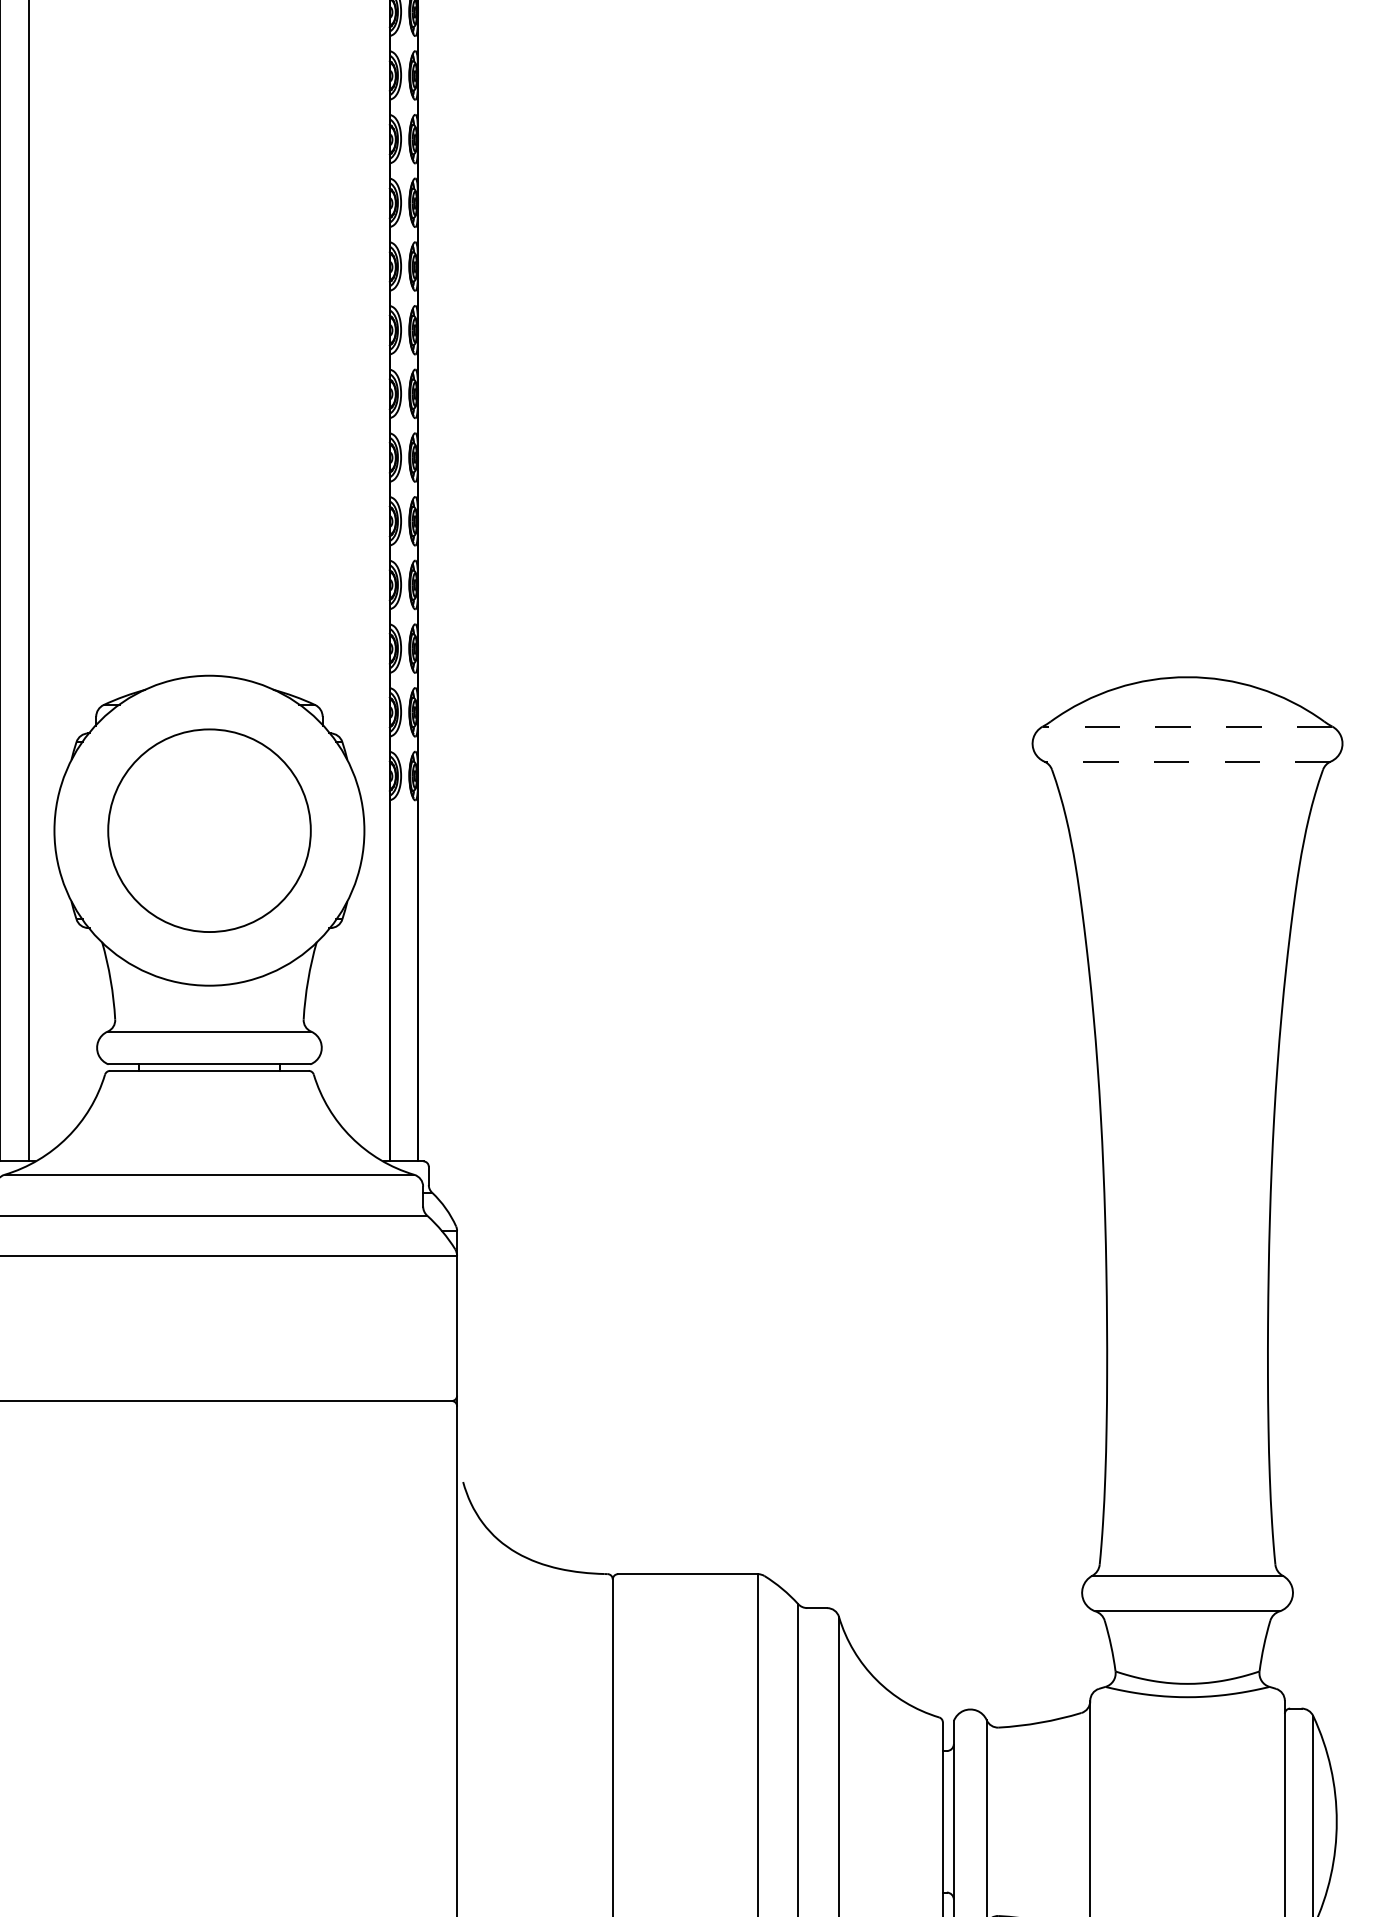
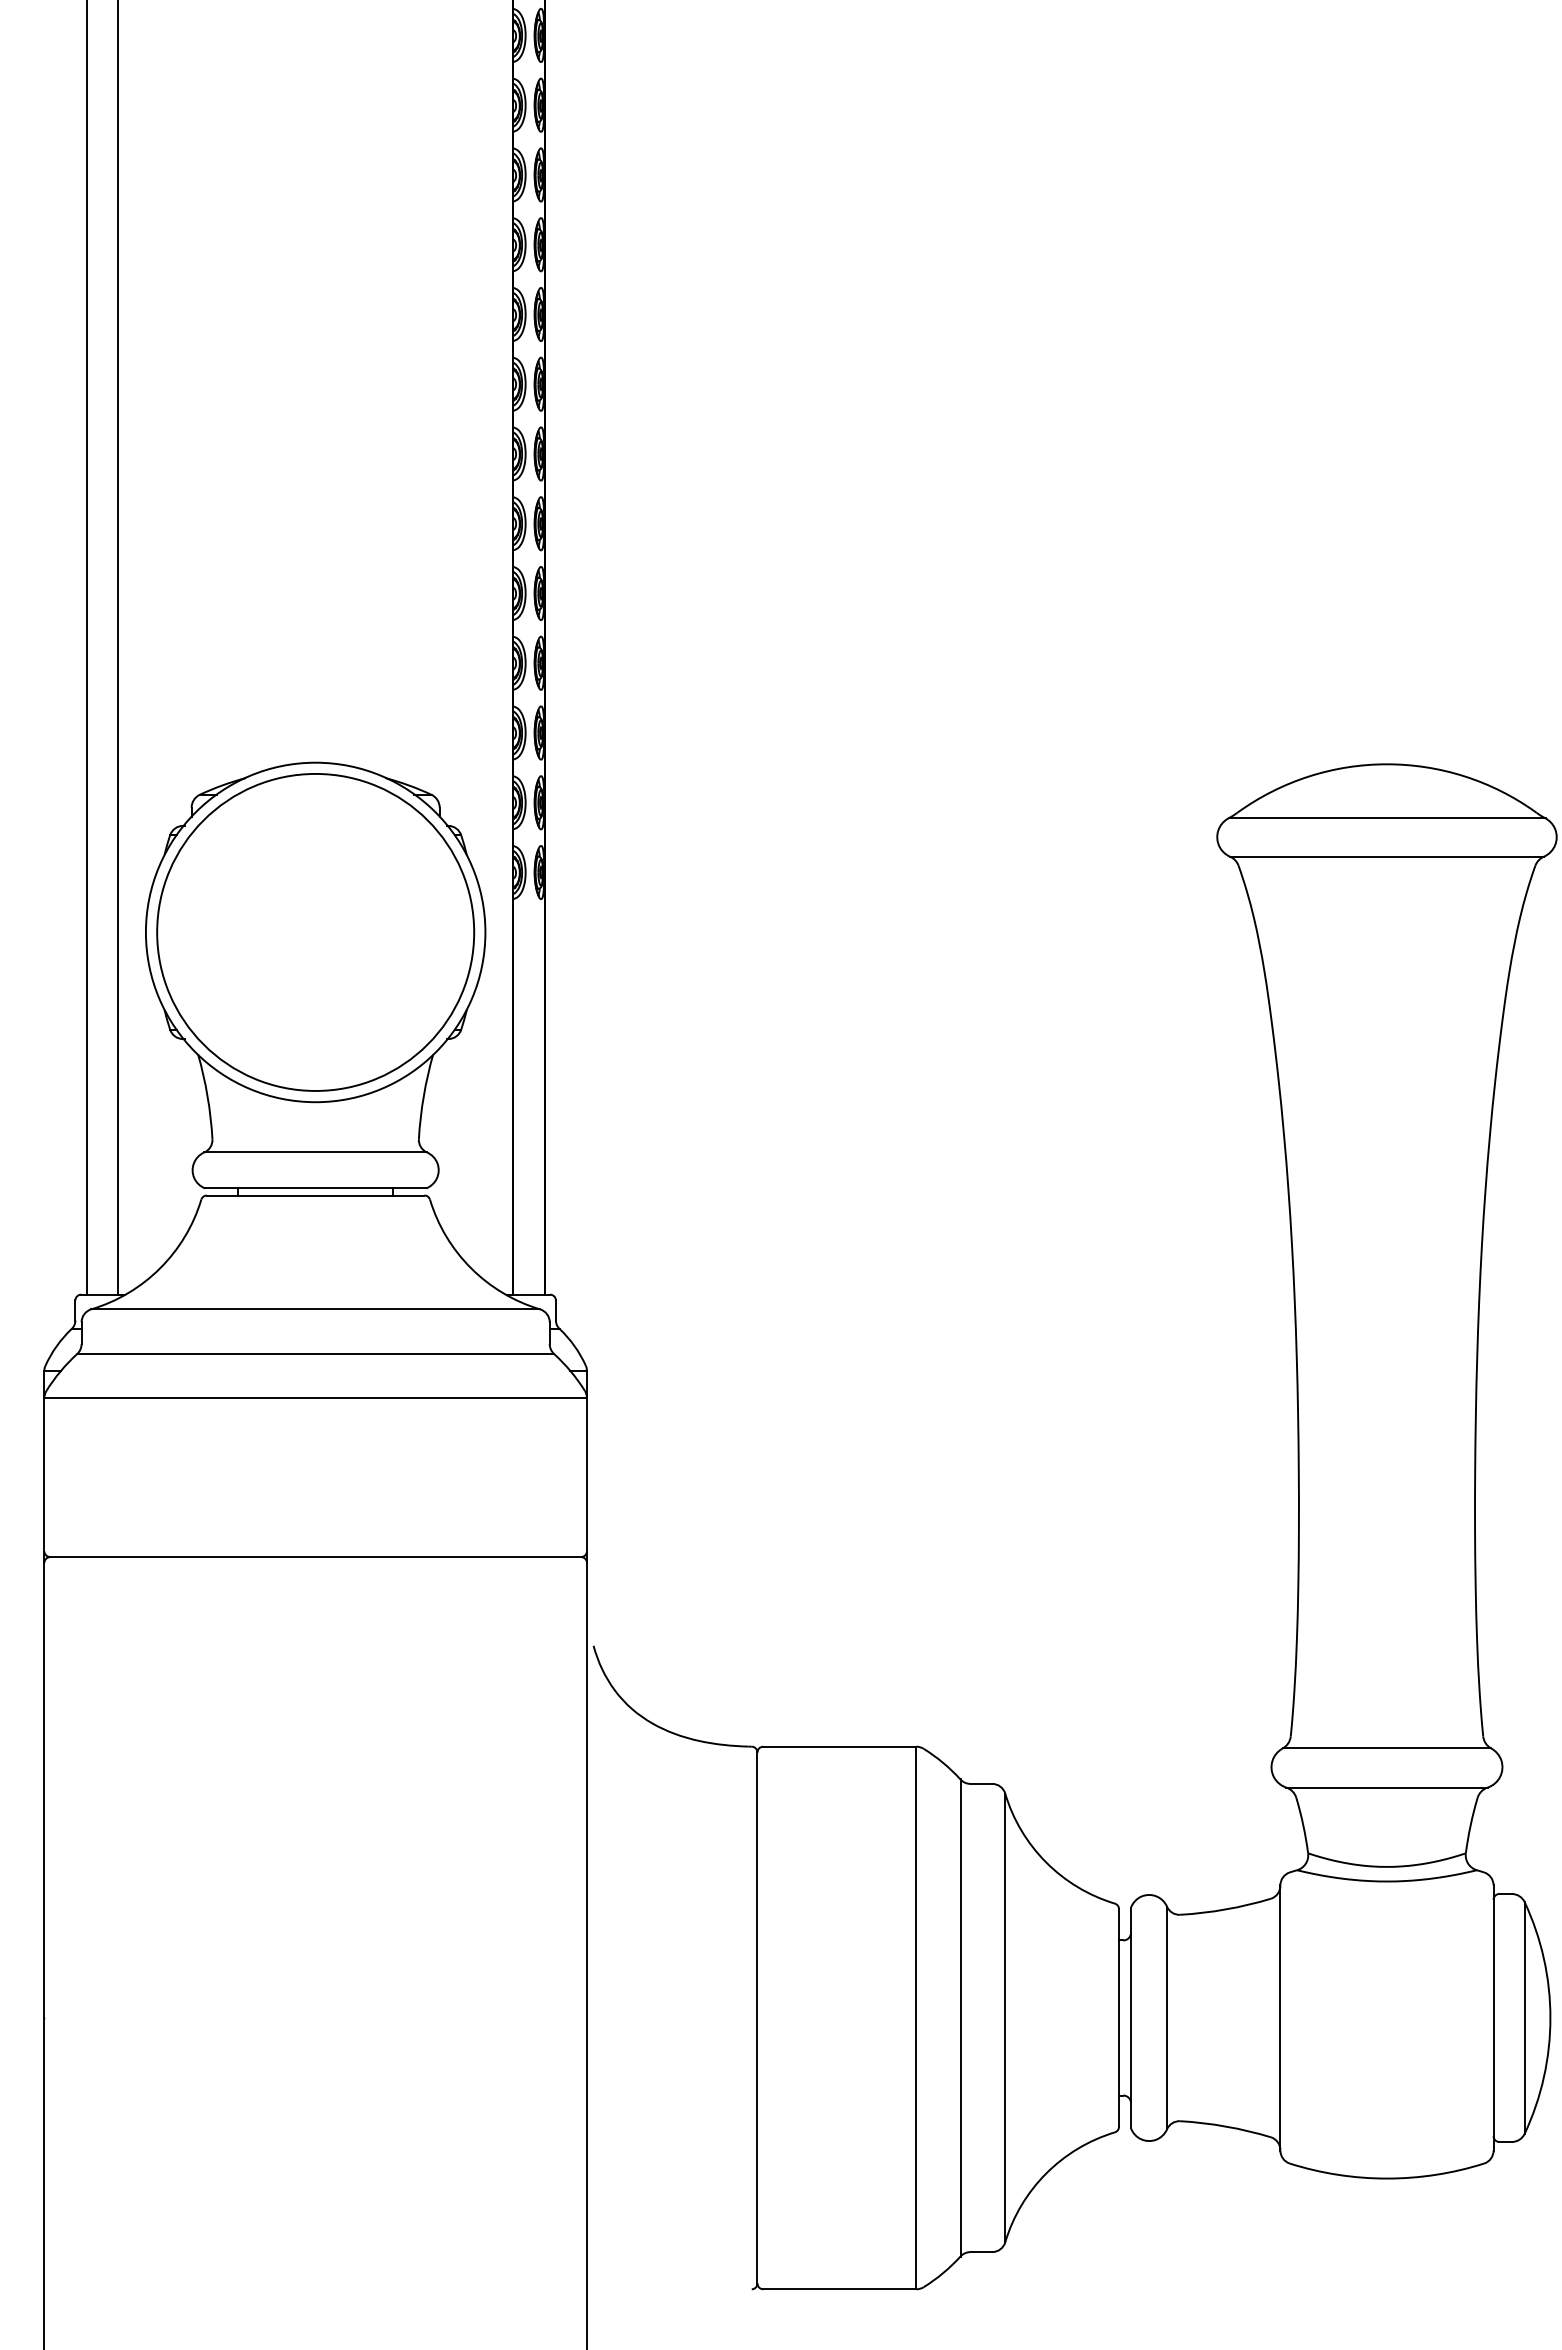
line: (1187, 726) -> (1386, 818), dashed -> solid
line: (1187, 761) -> (1386, 856), dashed -> solid
circle: (209, 830) -> (315, 932), size x1.43

